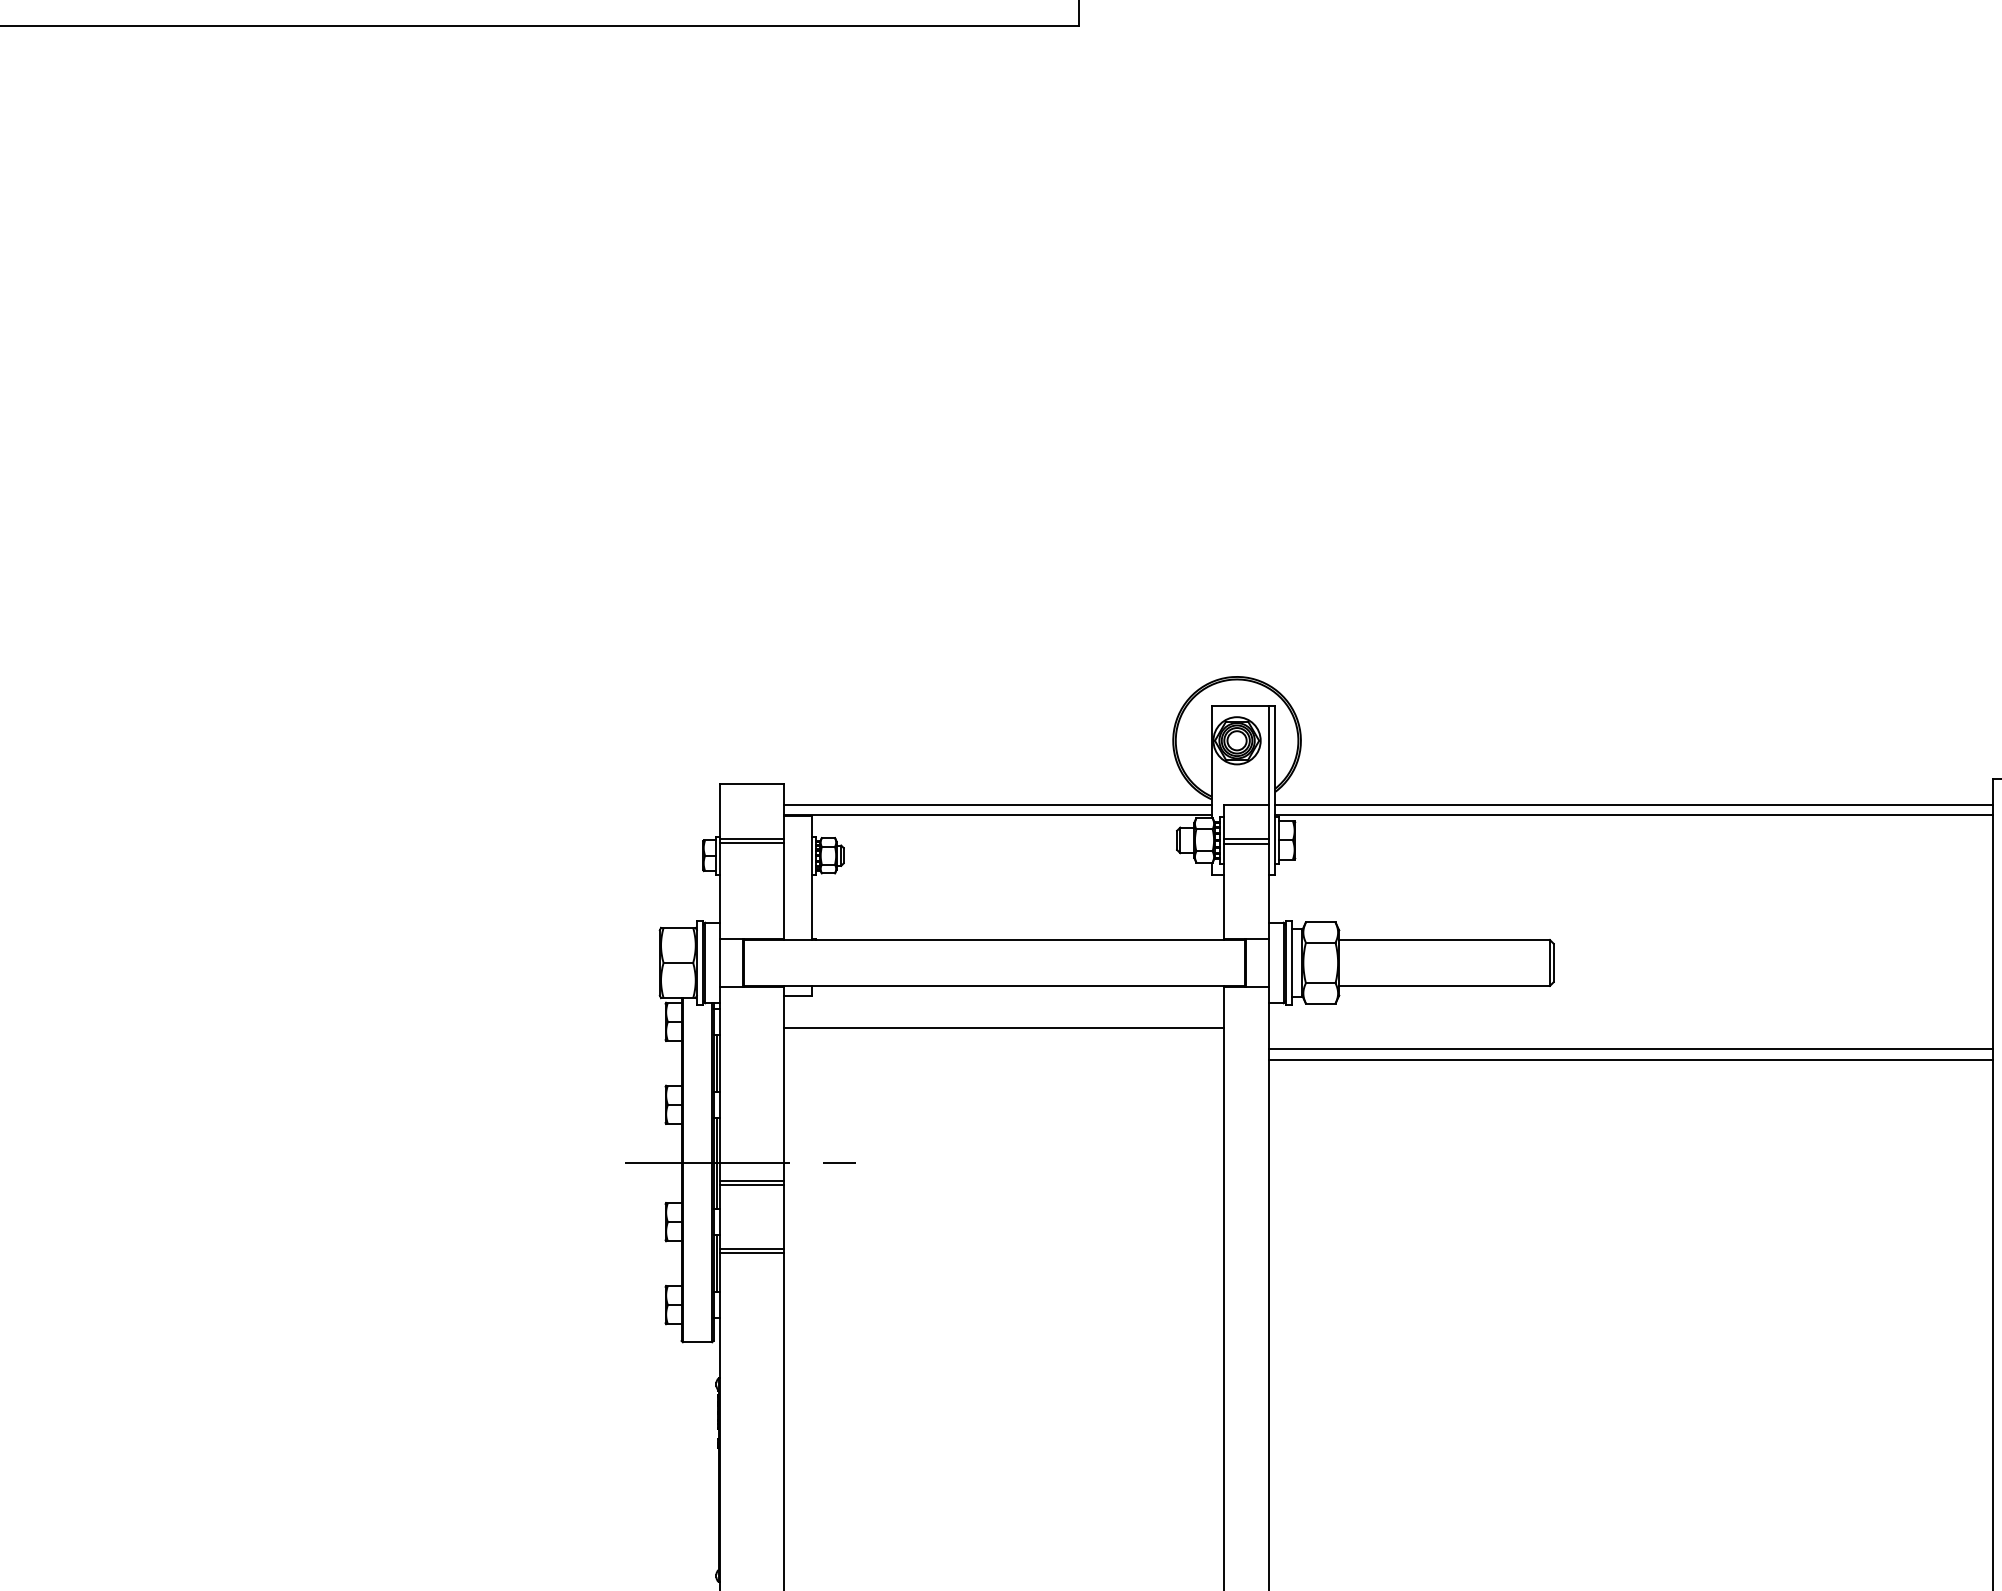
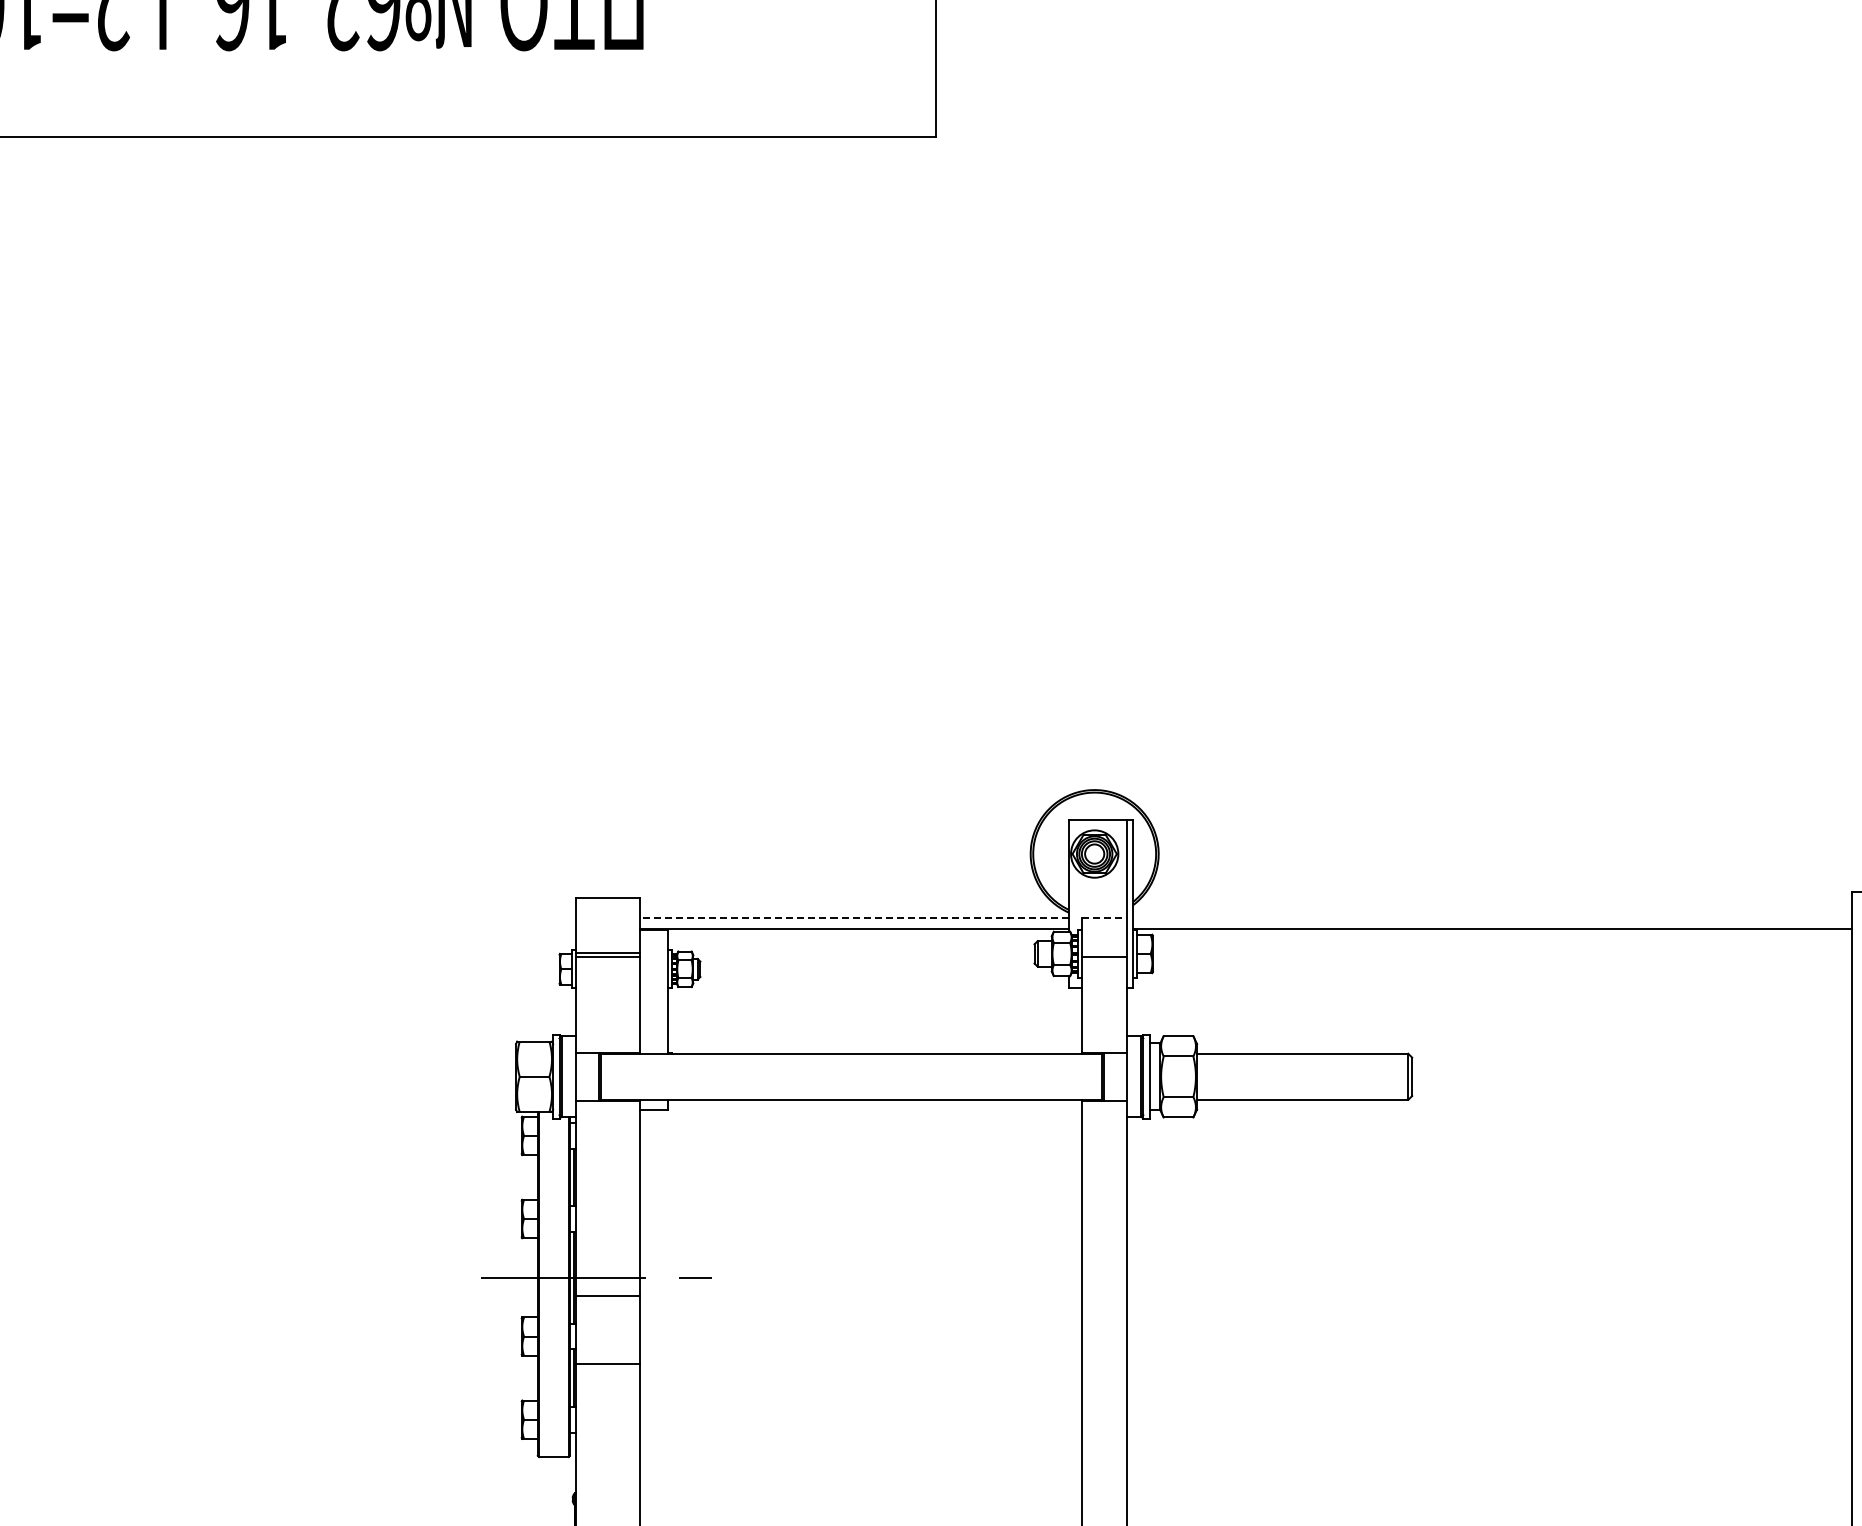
line: (997, 804) -> (854, 917), solid -> dashed
line: (1247, 804) -> (1105, 917), solid -> dashed
line: (1633, 804) -> (1492, 917), removed
line: (1246, 839) -> (1104, 953), removed
line: (1003, 1028) -> (860, 1142), removed
line: (1630, 1049) -> (1489, 1163), removed
line: (1630, 1060) -> (1489, 1174), removed
line: (751, 1185) -> (607, 1299), removed
line: (751, 1252) -> (607, 1367), removed

